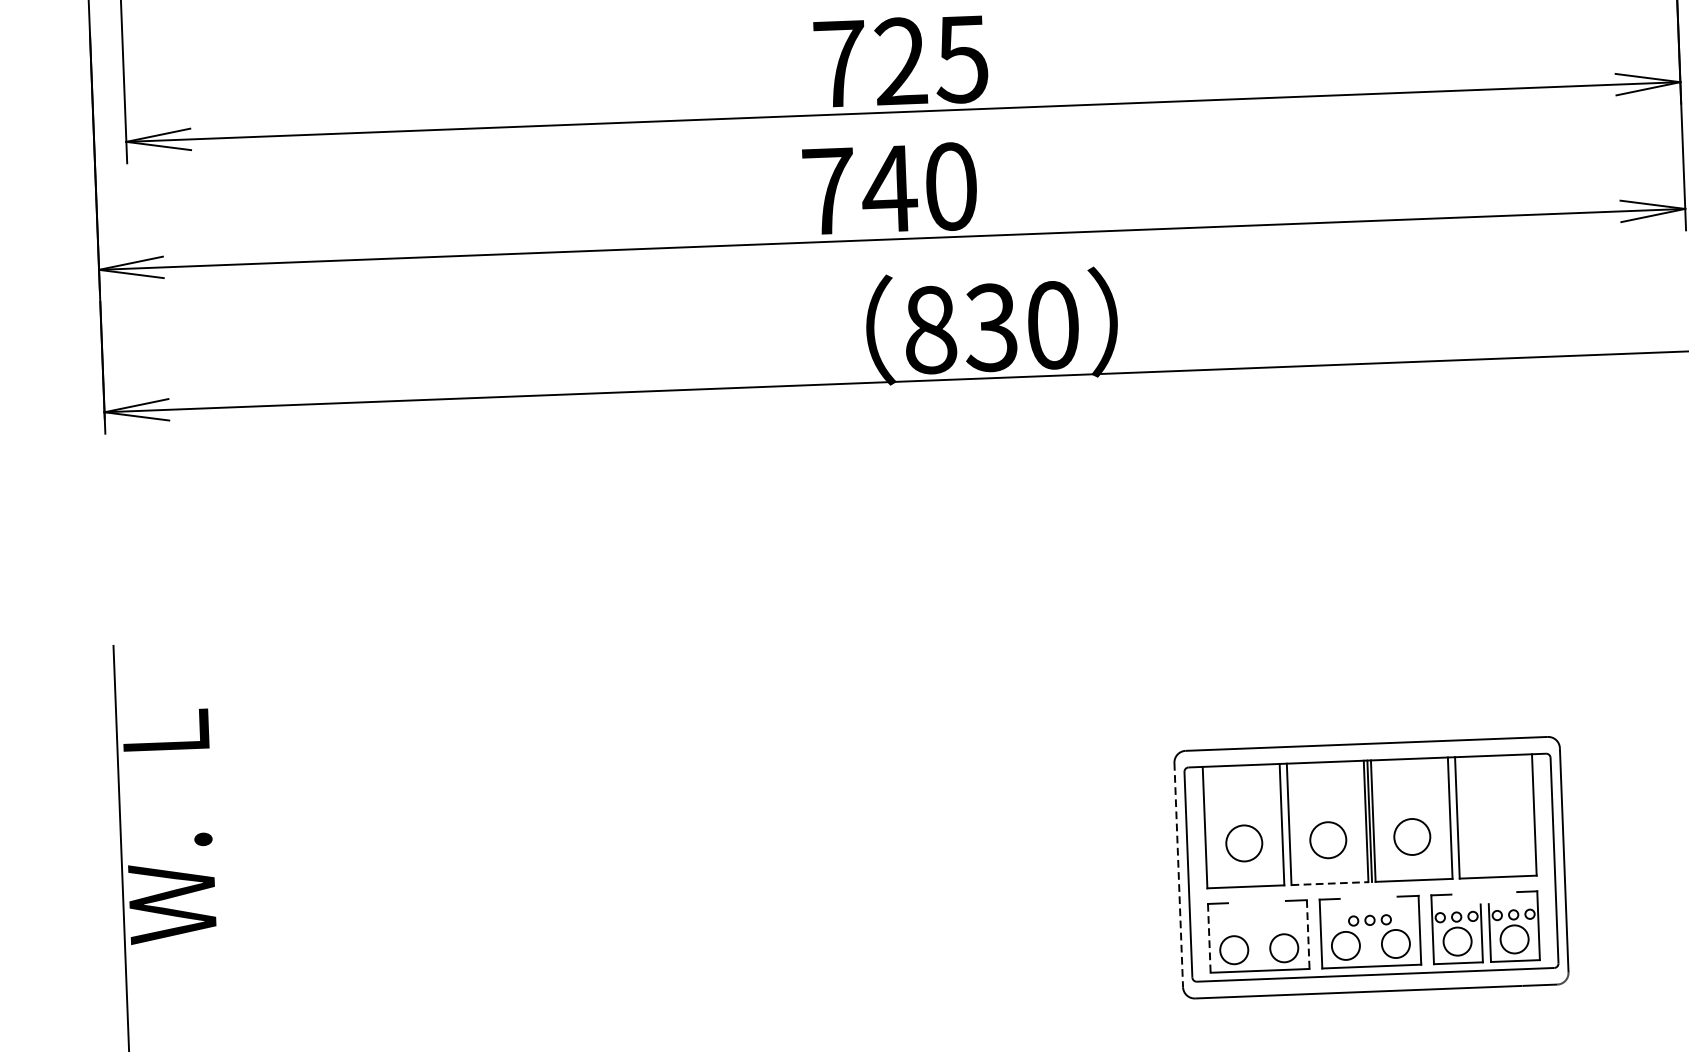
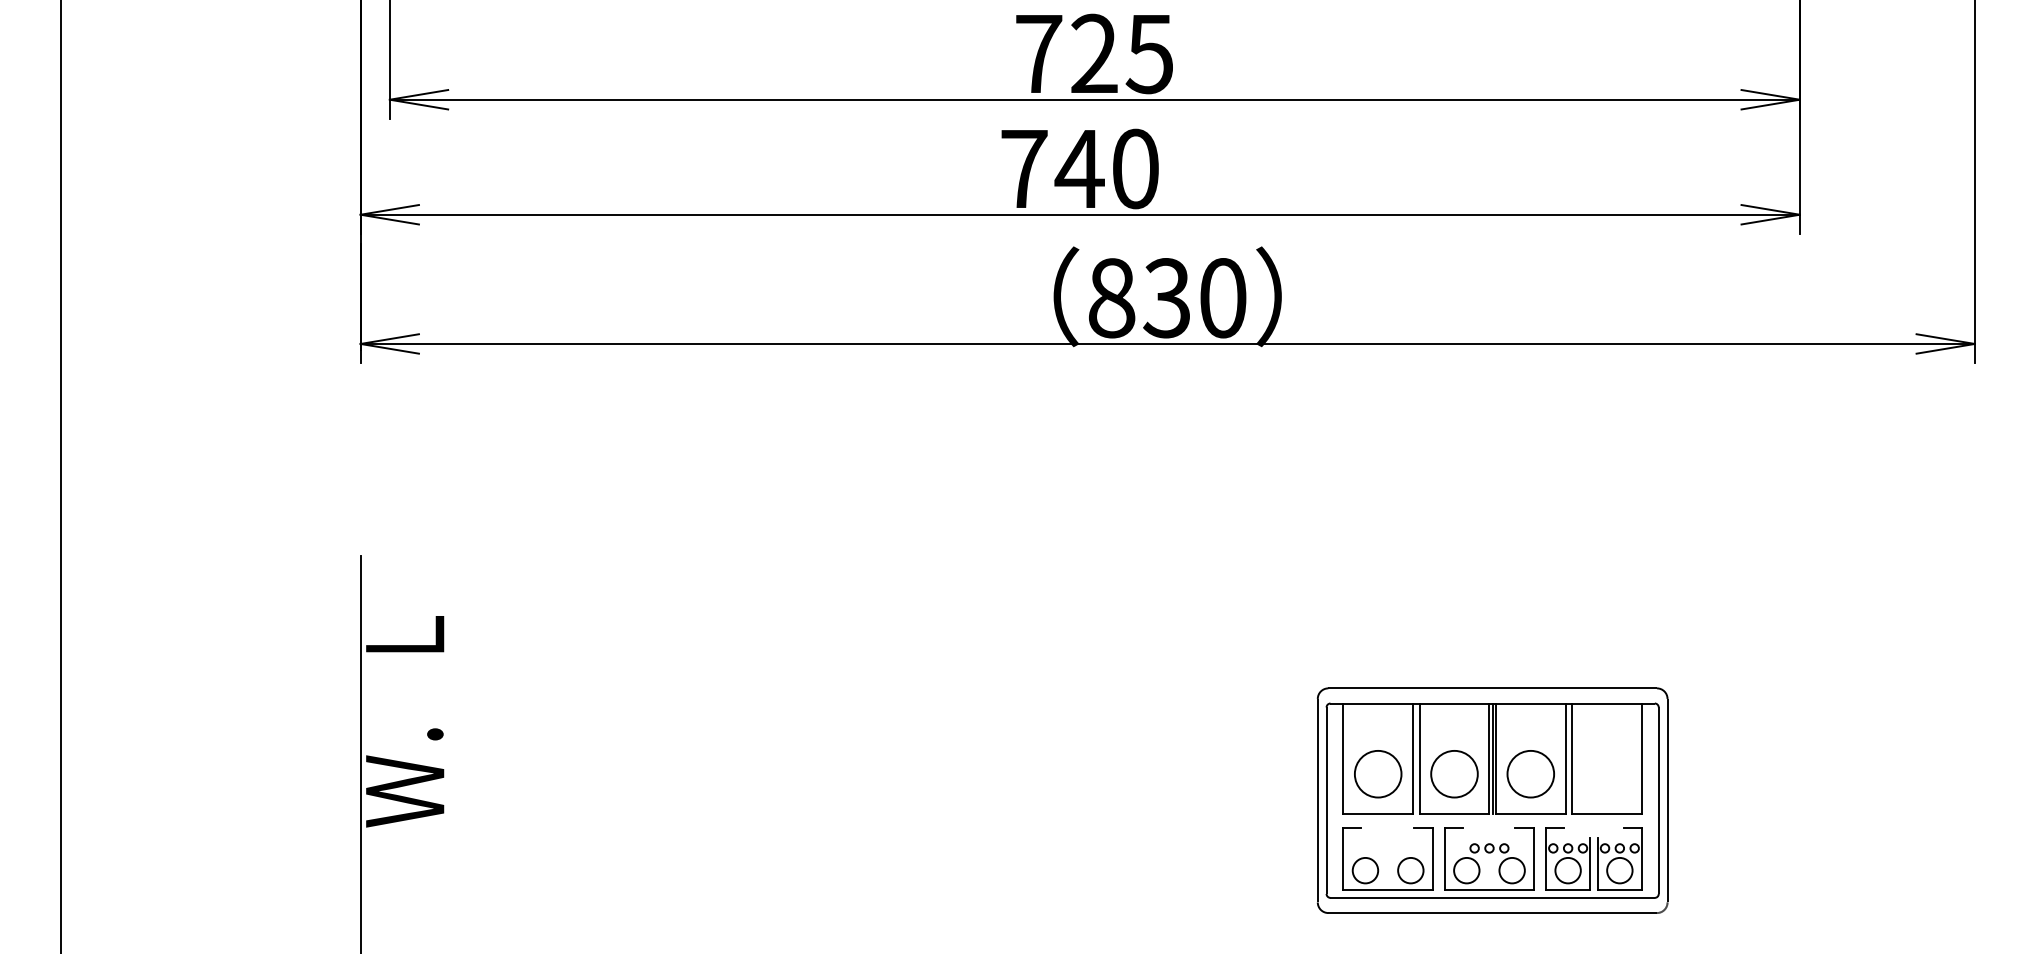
circle: (1412, 837) -> (1530, 774), size x1.43
circle: (1328, 840) -> (1454, 774), size x1.43
circle: (1244, 843) -> (1378, 774), size x1.43
line: (1178, 874) -> (1317, 800), dashed -> solid
line: (1329, 883) -> (1454, 813), dashed -> solid
line: (1308, 935) -> (1433, 859), dashed -> solid
line: (1209, 938) -> (1343, 859), dashed -> solid

